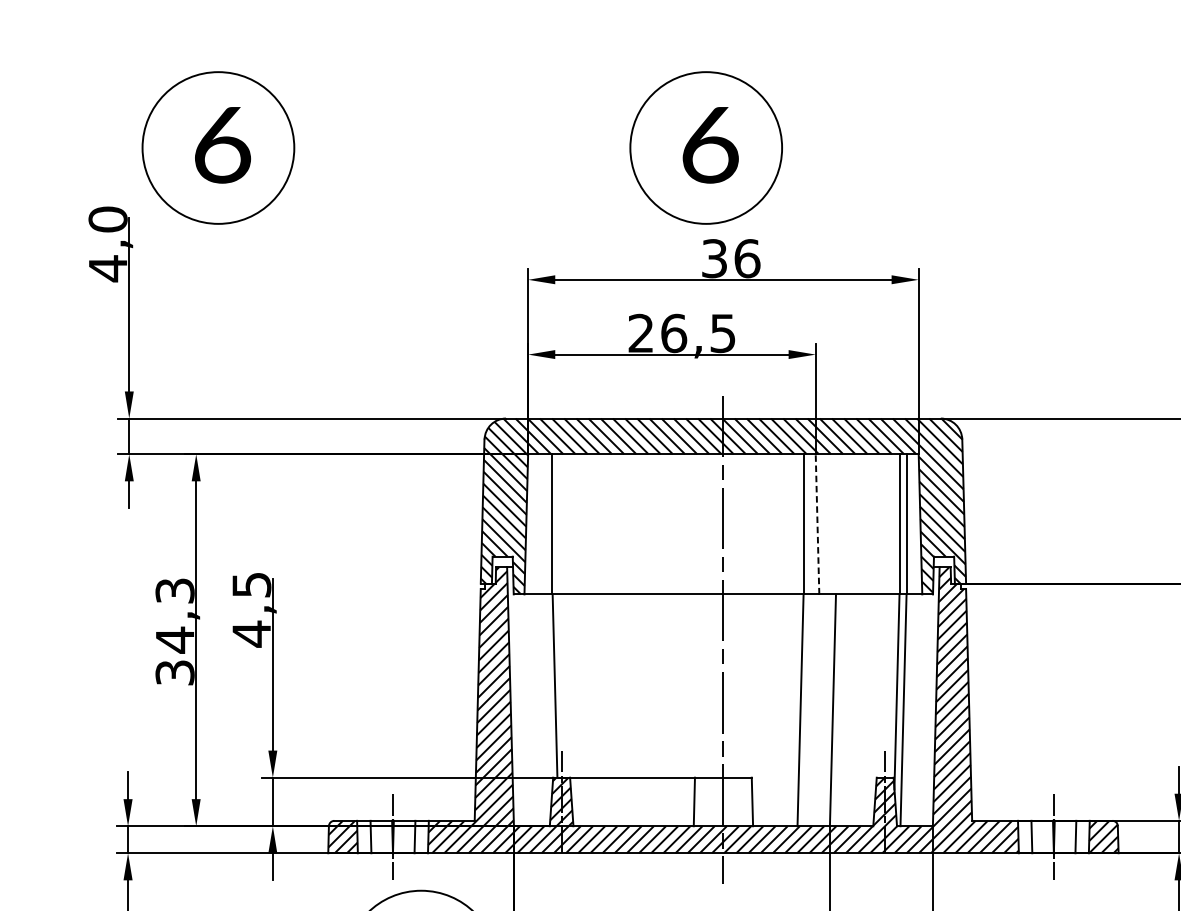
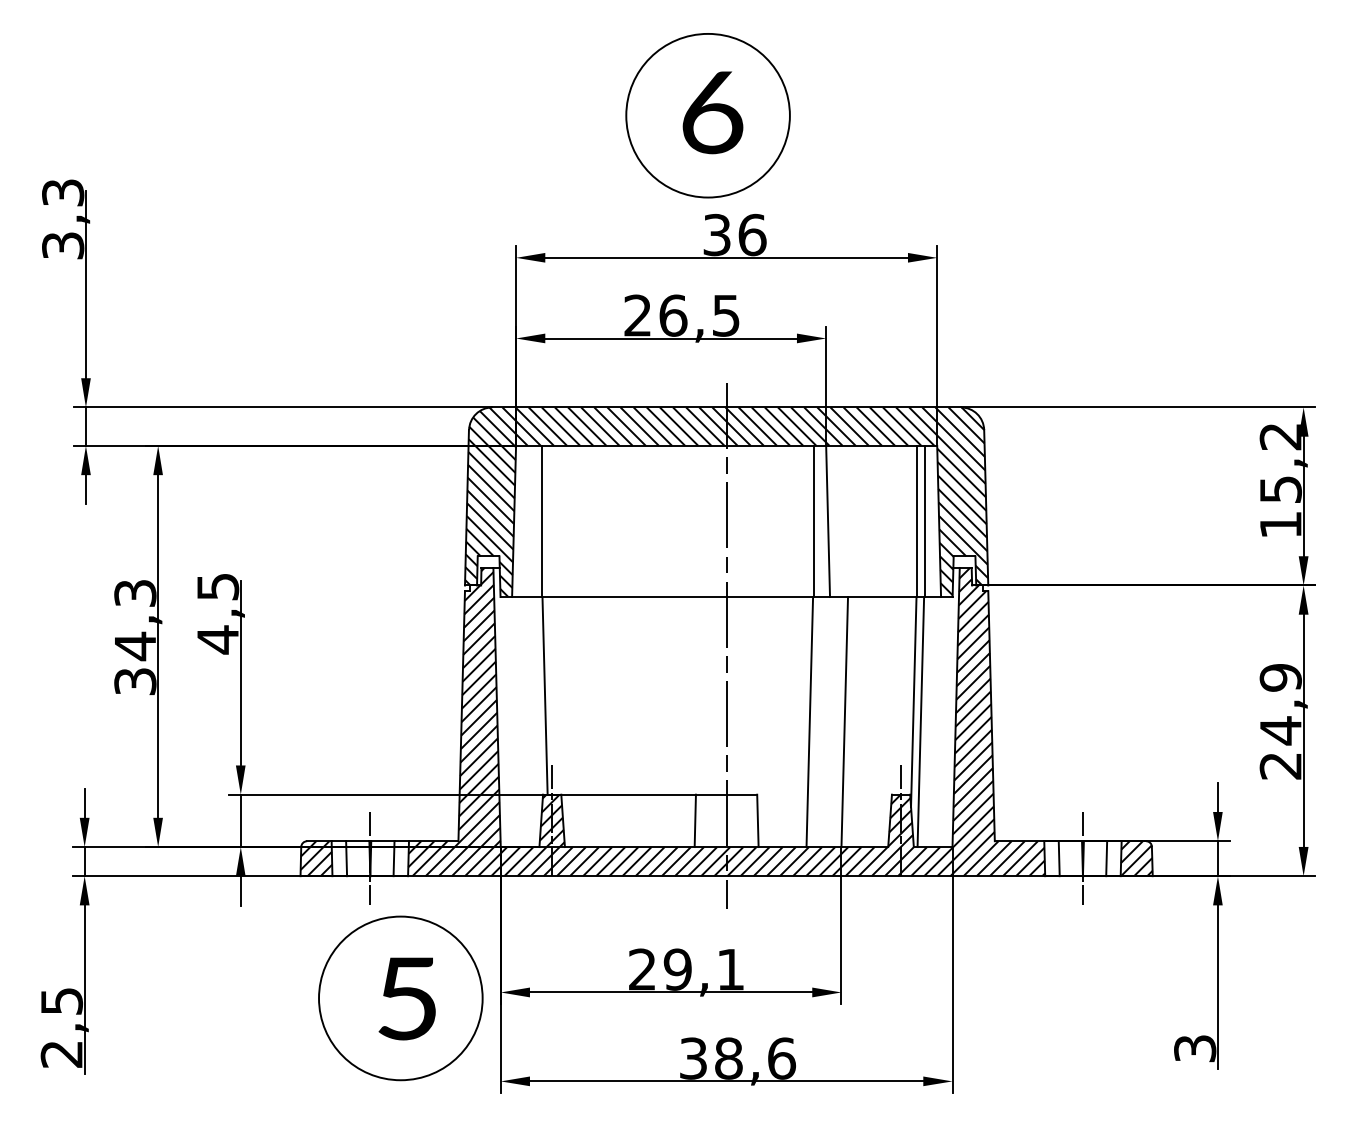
part: (217, 147) -> (181, 115), removed
text: (108, 244) -> (63, 219), 4,0 -> 3,3
line: (817, 524) -> (828, 521), dashed -> solid

